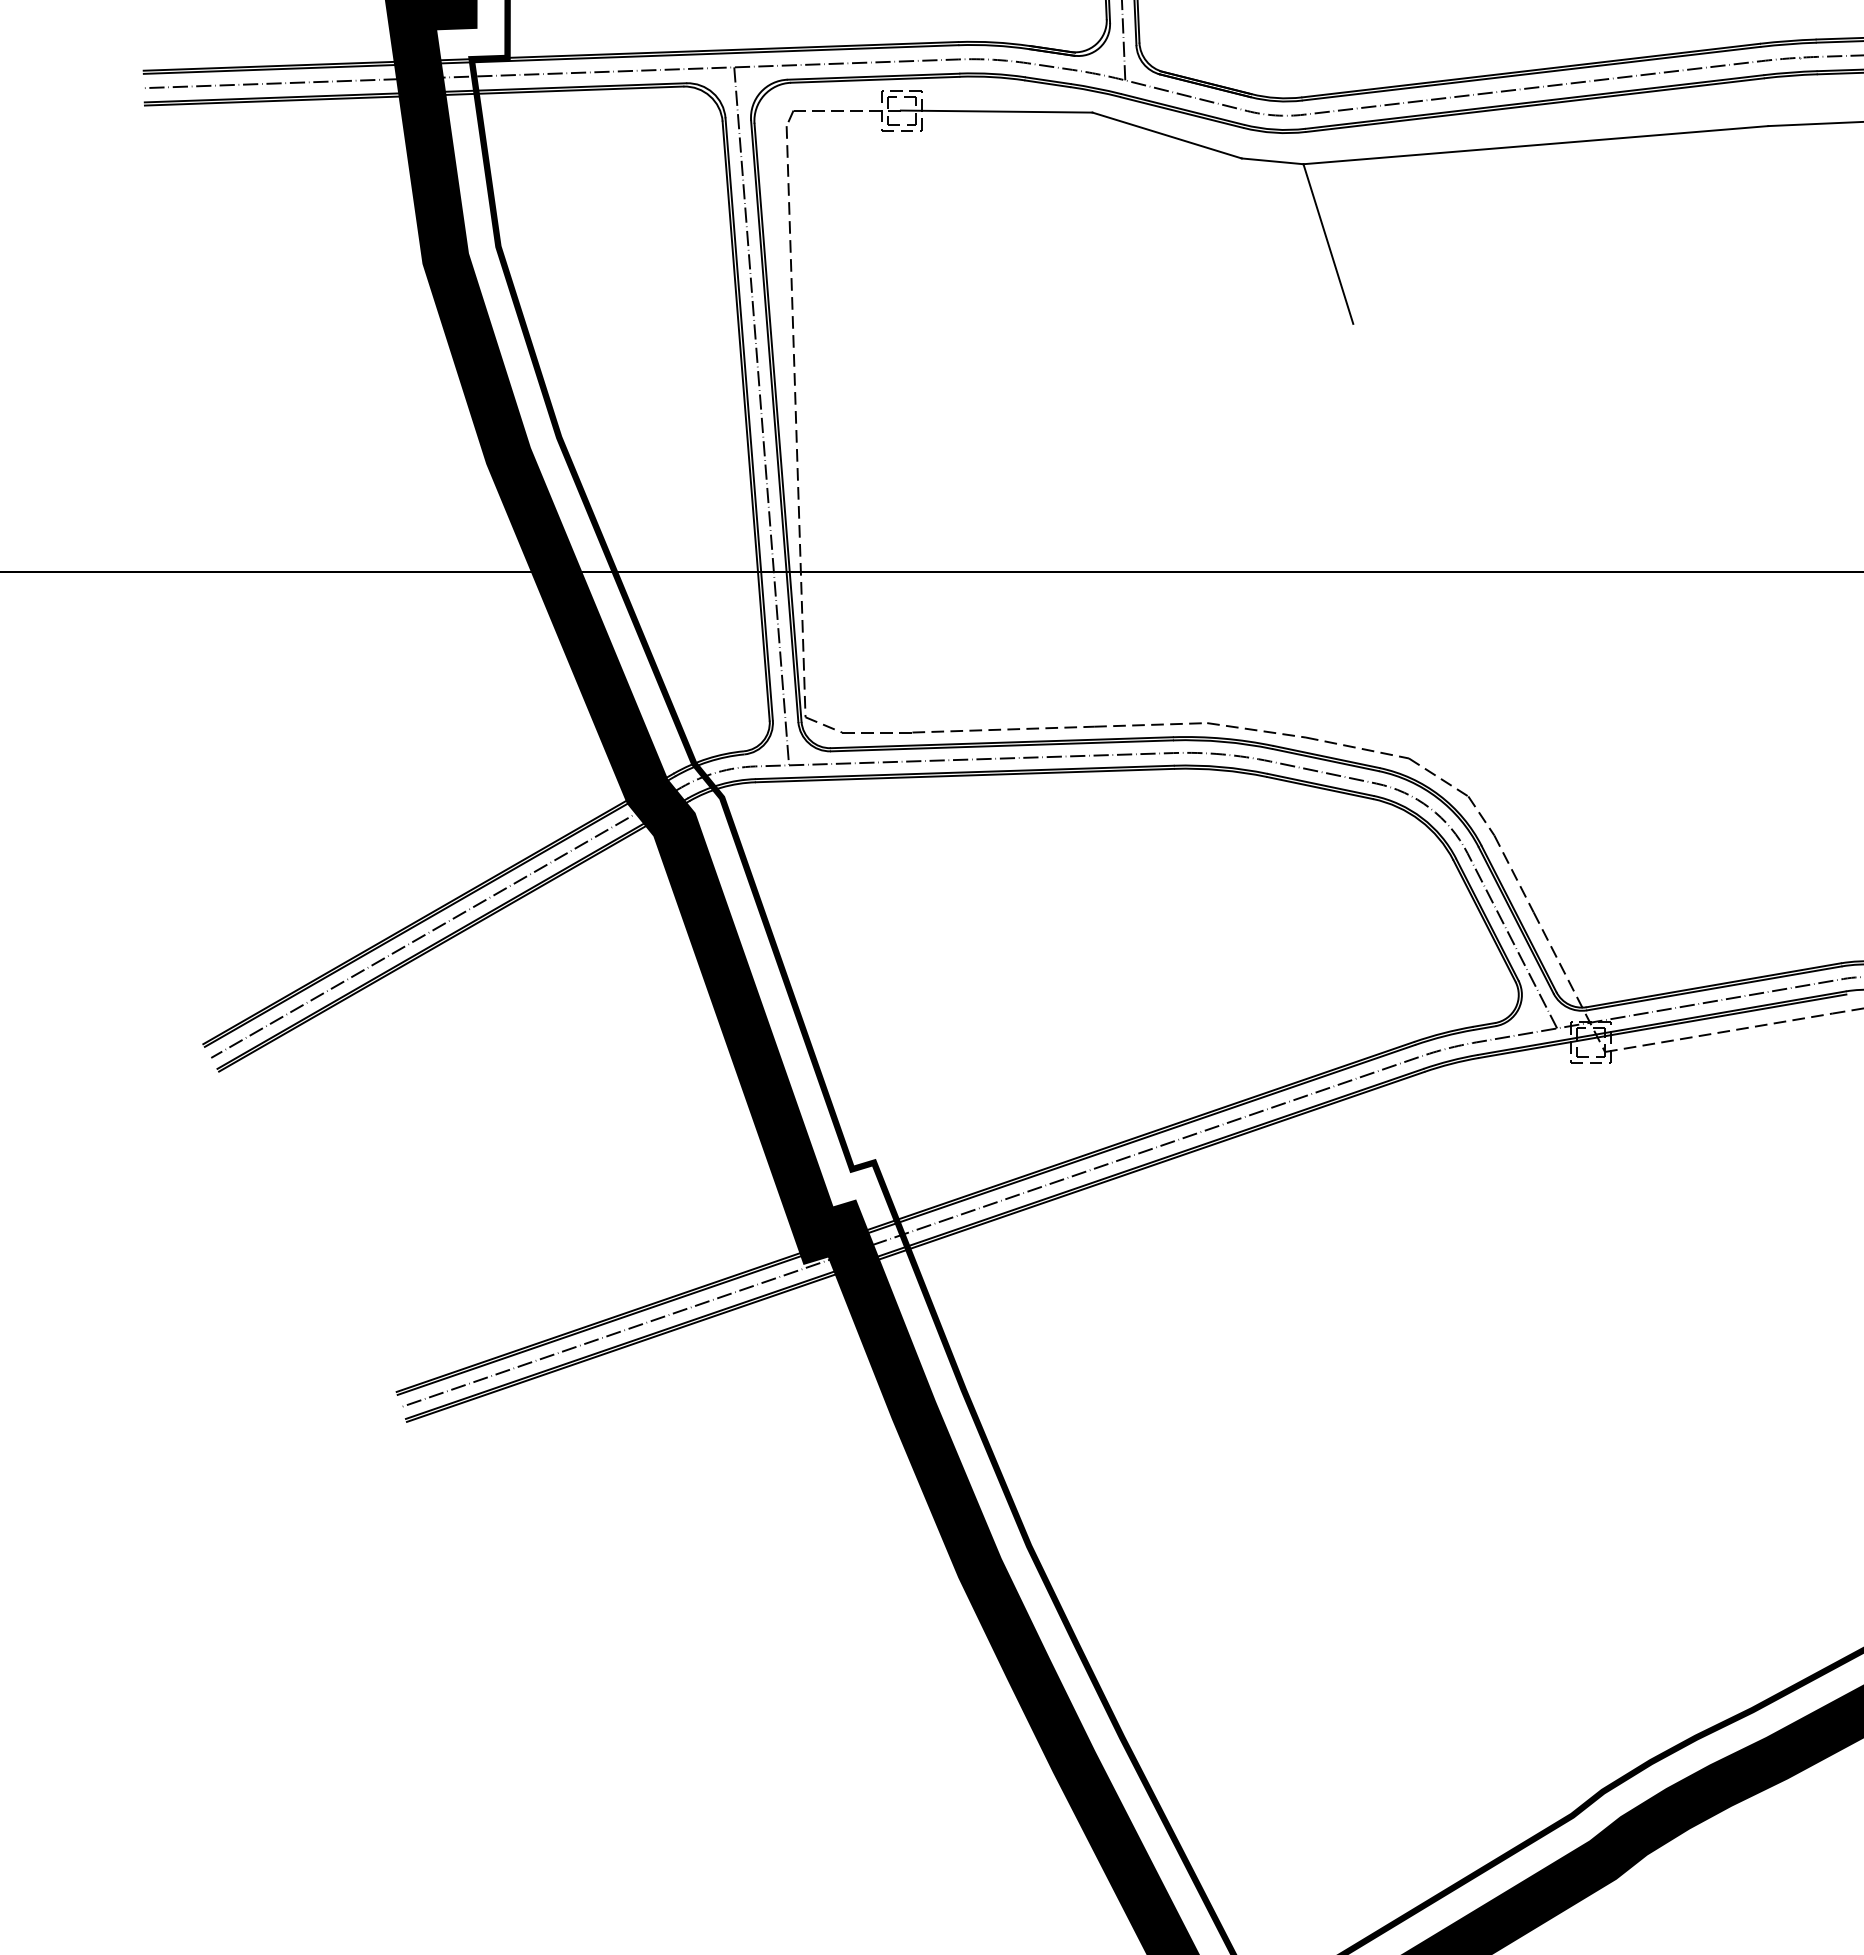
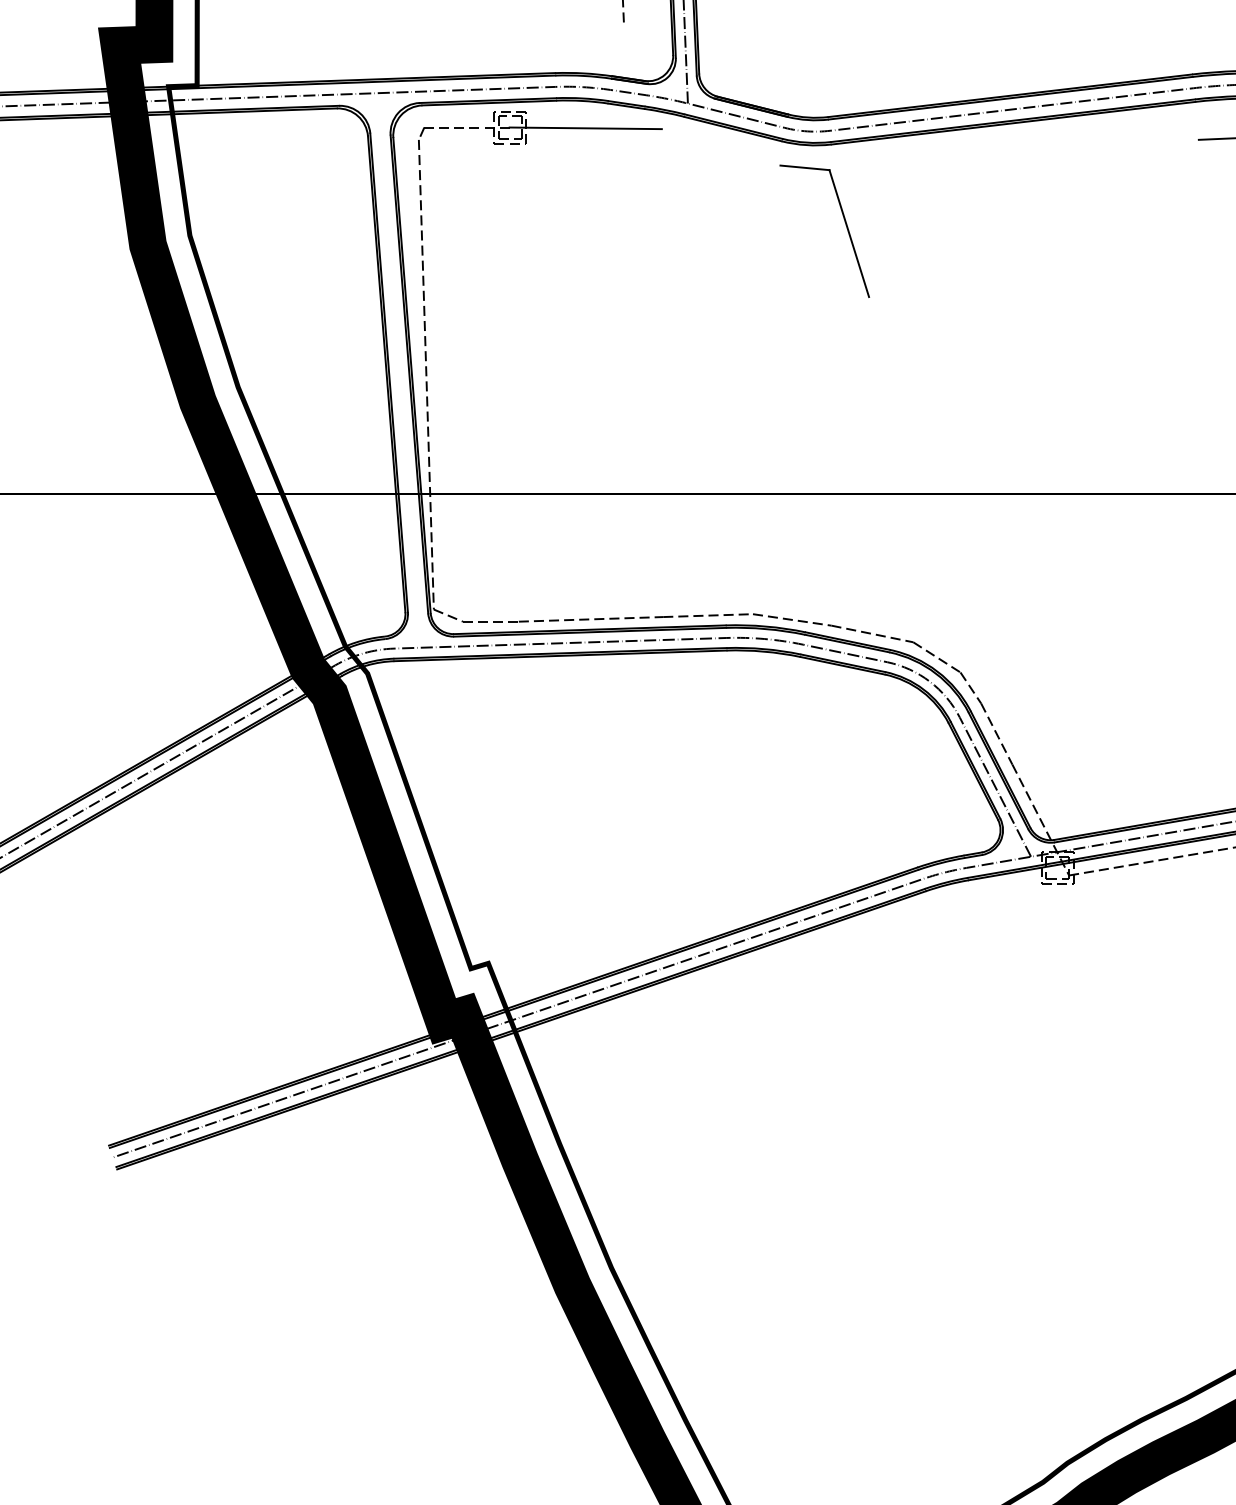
line: (1166, 135) -> (720, 147), removed
line: (1535, 145) -> (1013, 155), removed
line: (761, 416) -> (398, 370), removed

